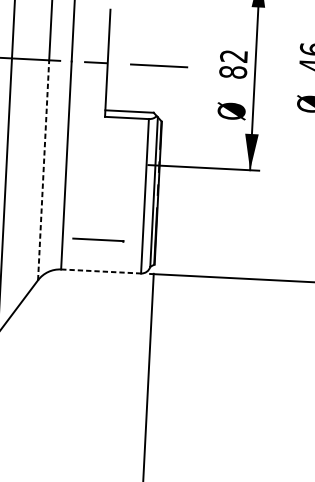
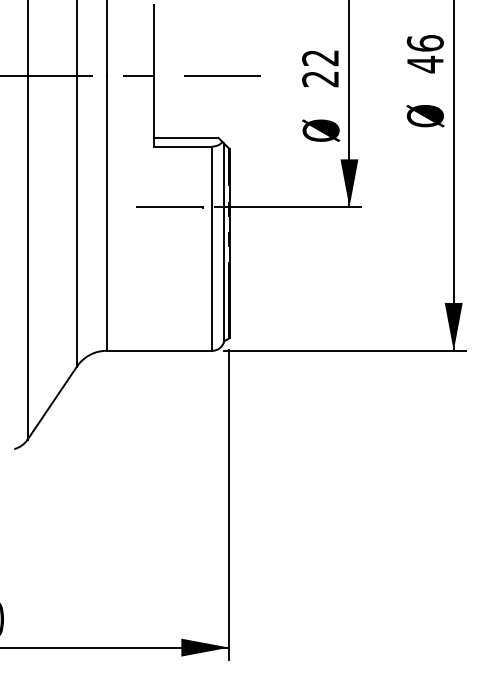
text: (233, 71) -> (320, 78), 82 -> 22
line: (43, 169) -> (76, 220), dashed -> solid
line: (98, 240) -> (169, 207), moved
line: (101, 271) -> (159, 350), dashed -> solid

